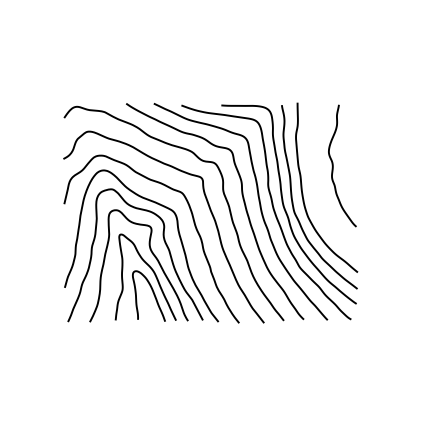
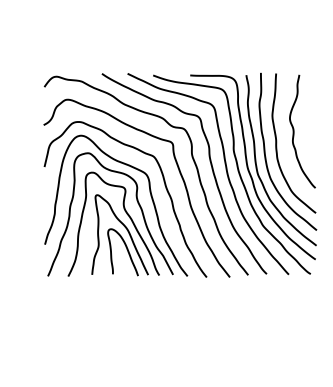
curve: (315, 184) -> (277, 148), added

